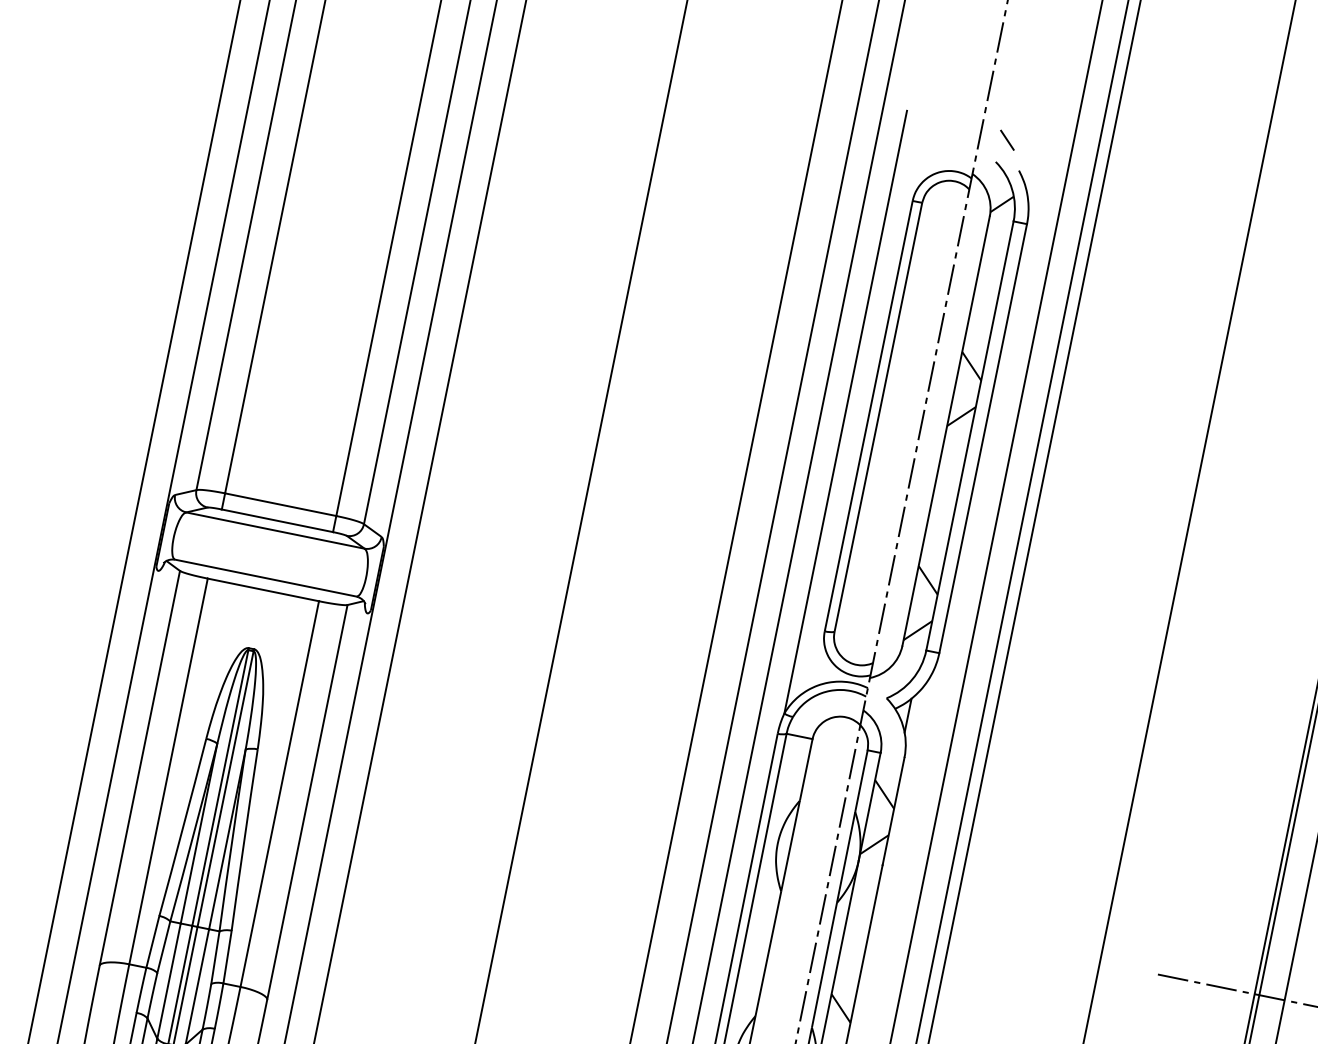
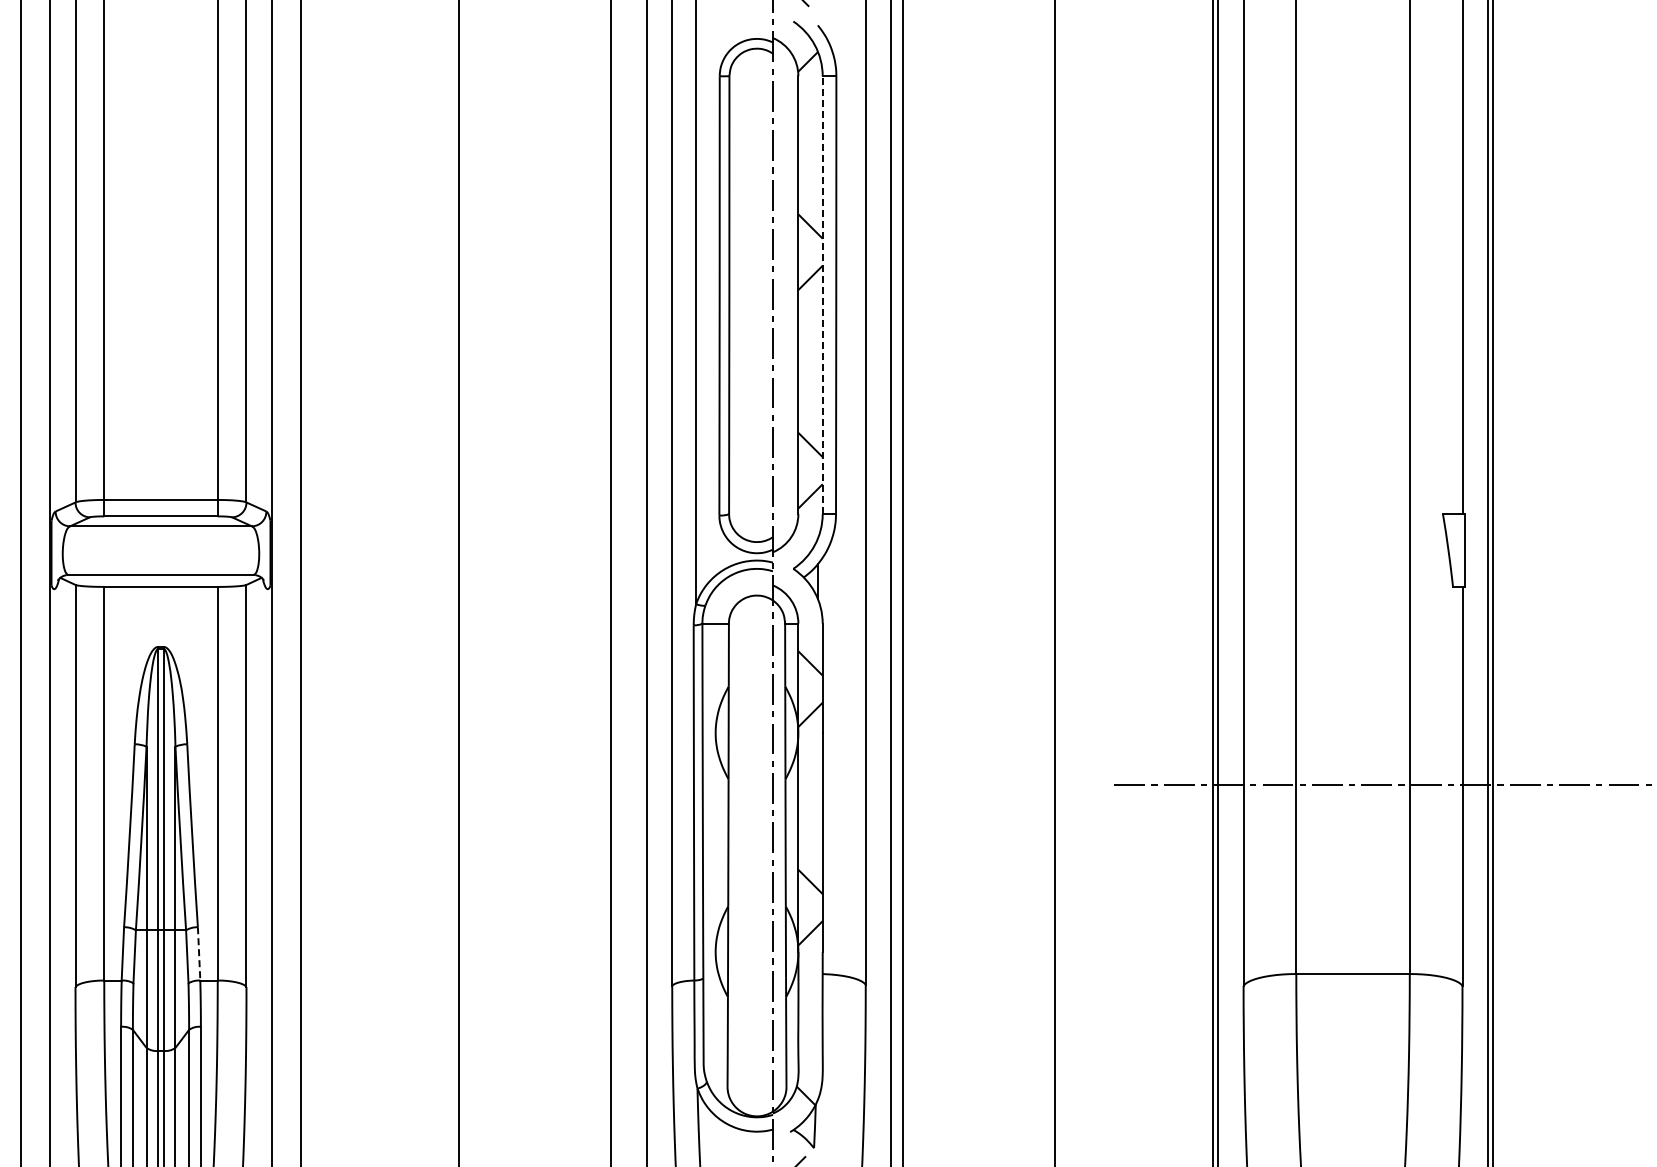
line: (969, 436) -> (822, 295), solid -> dashed
line: (228, 956) -> (199, 953), solid -> dashed

